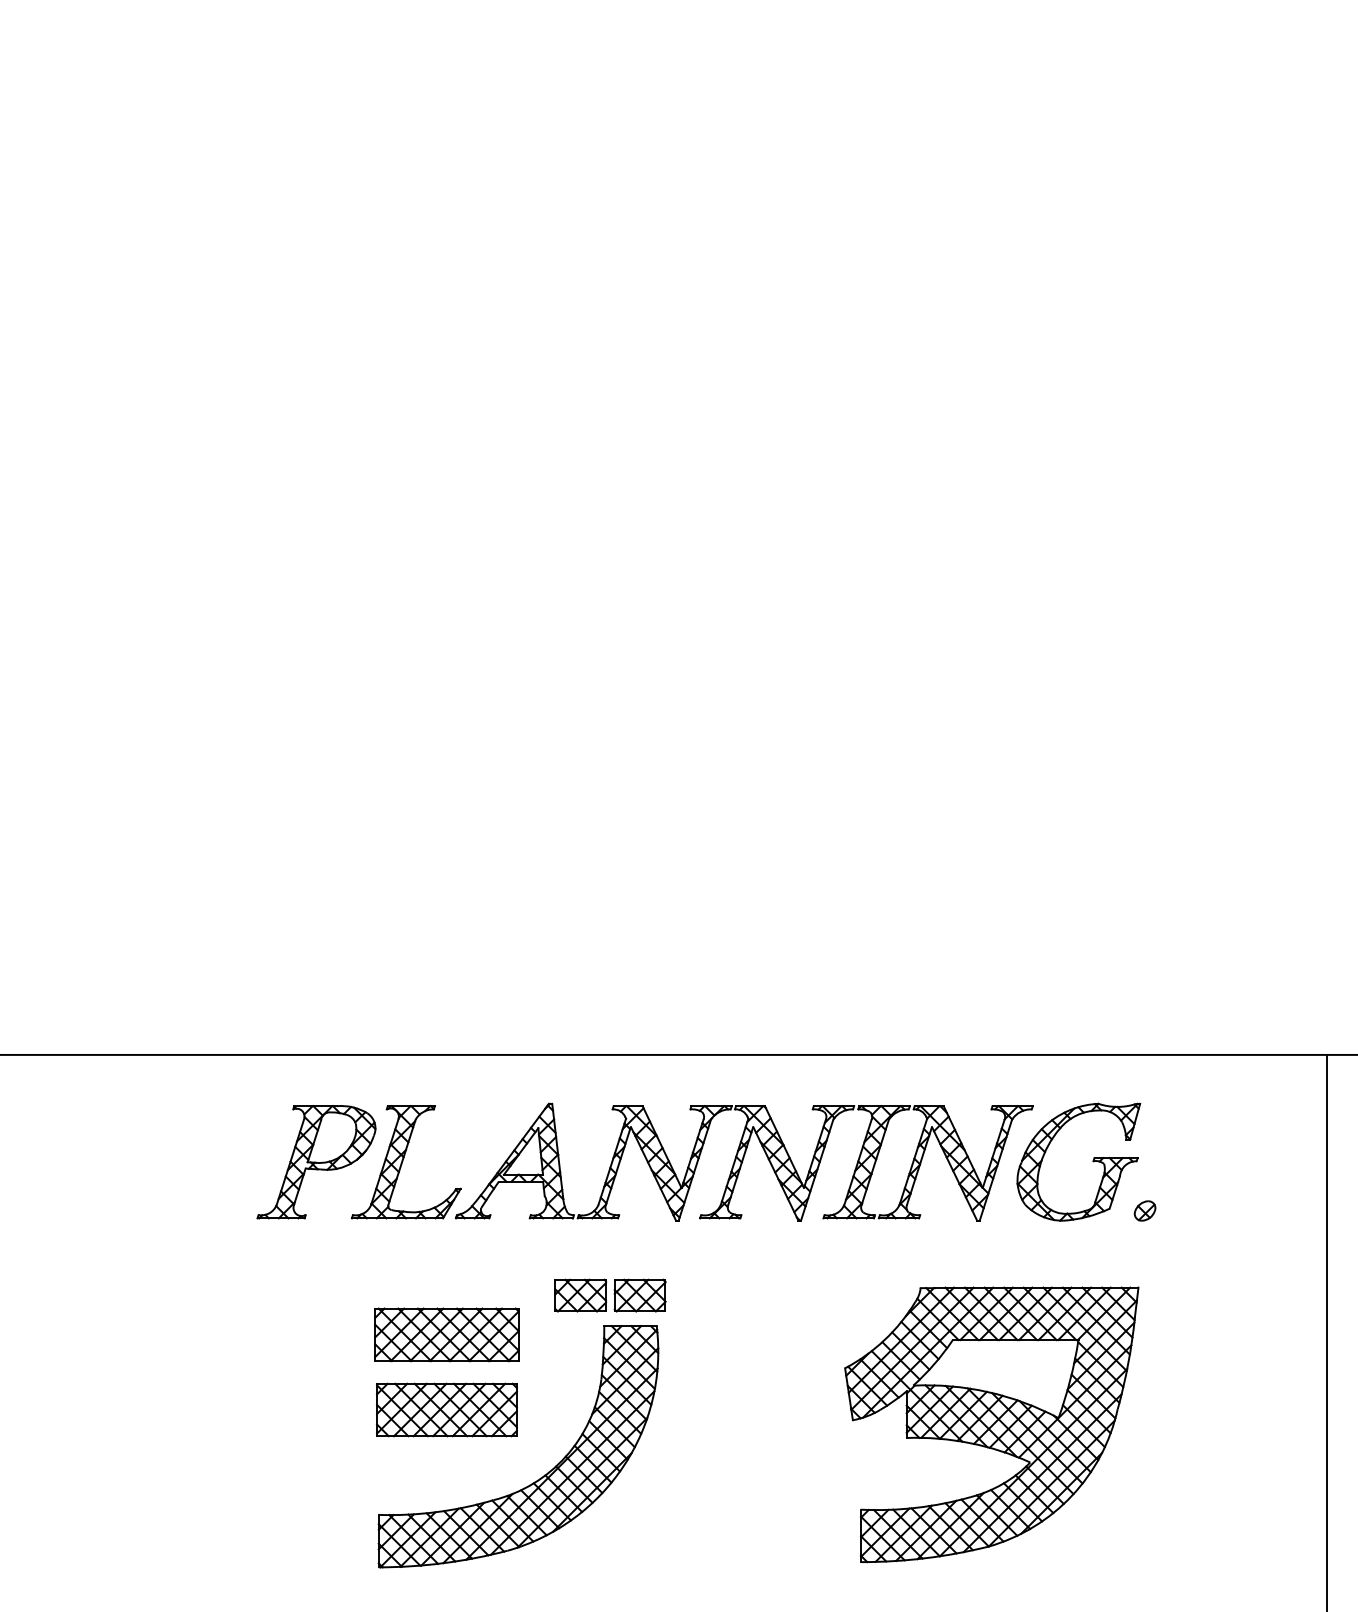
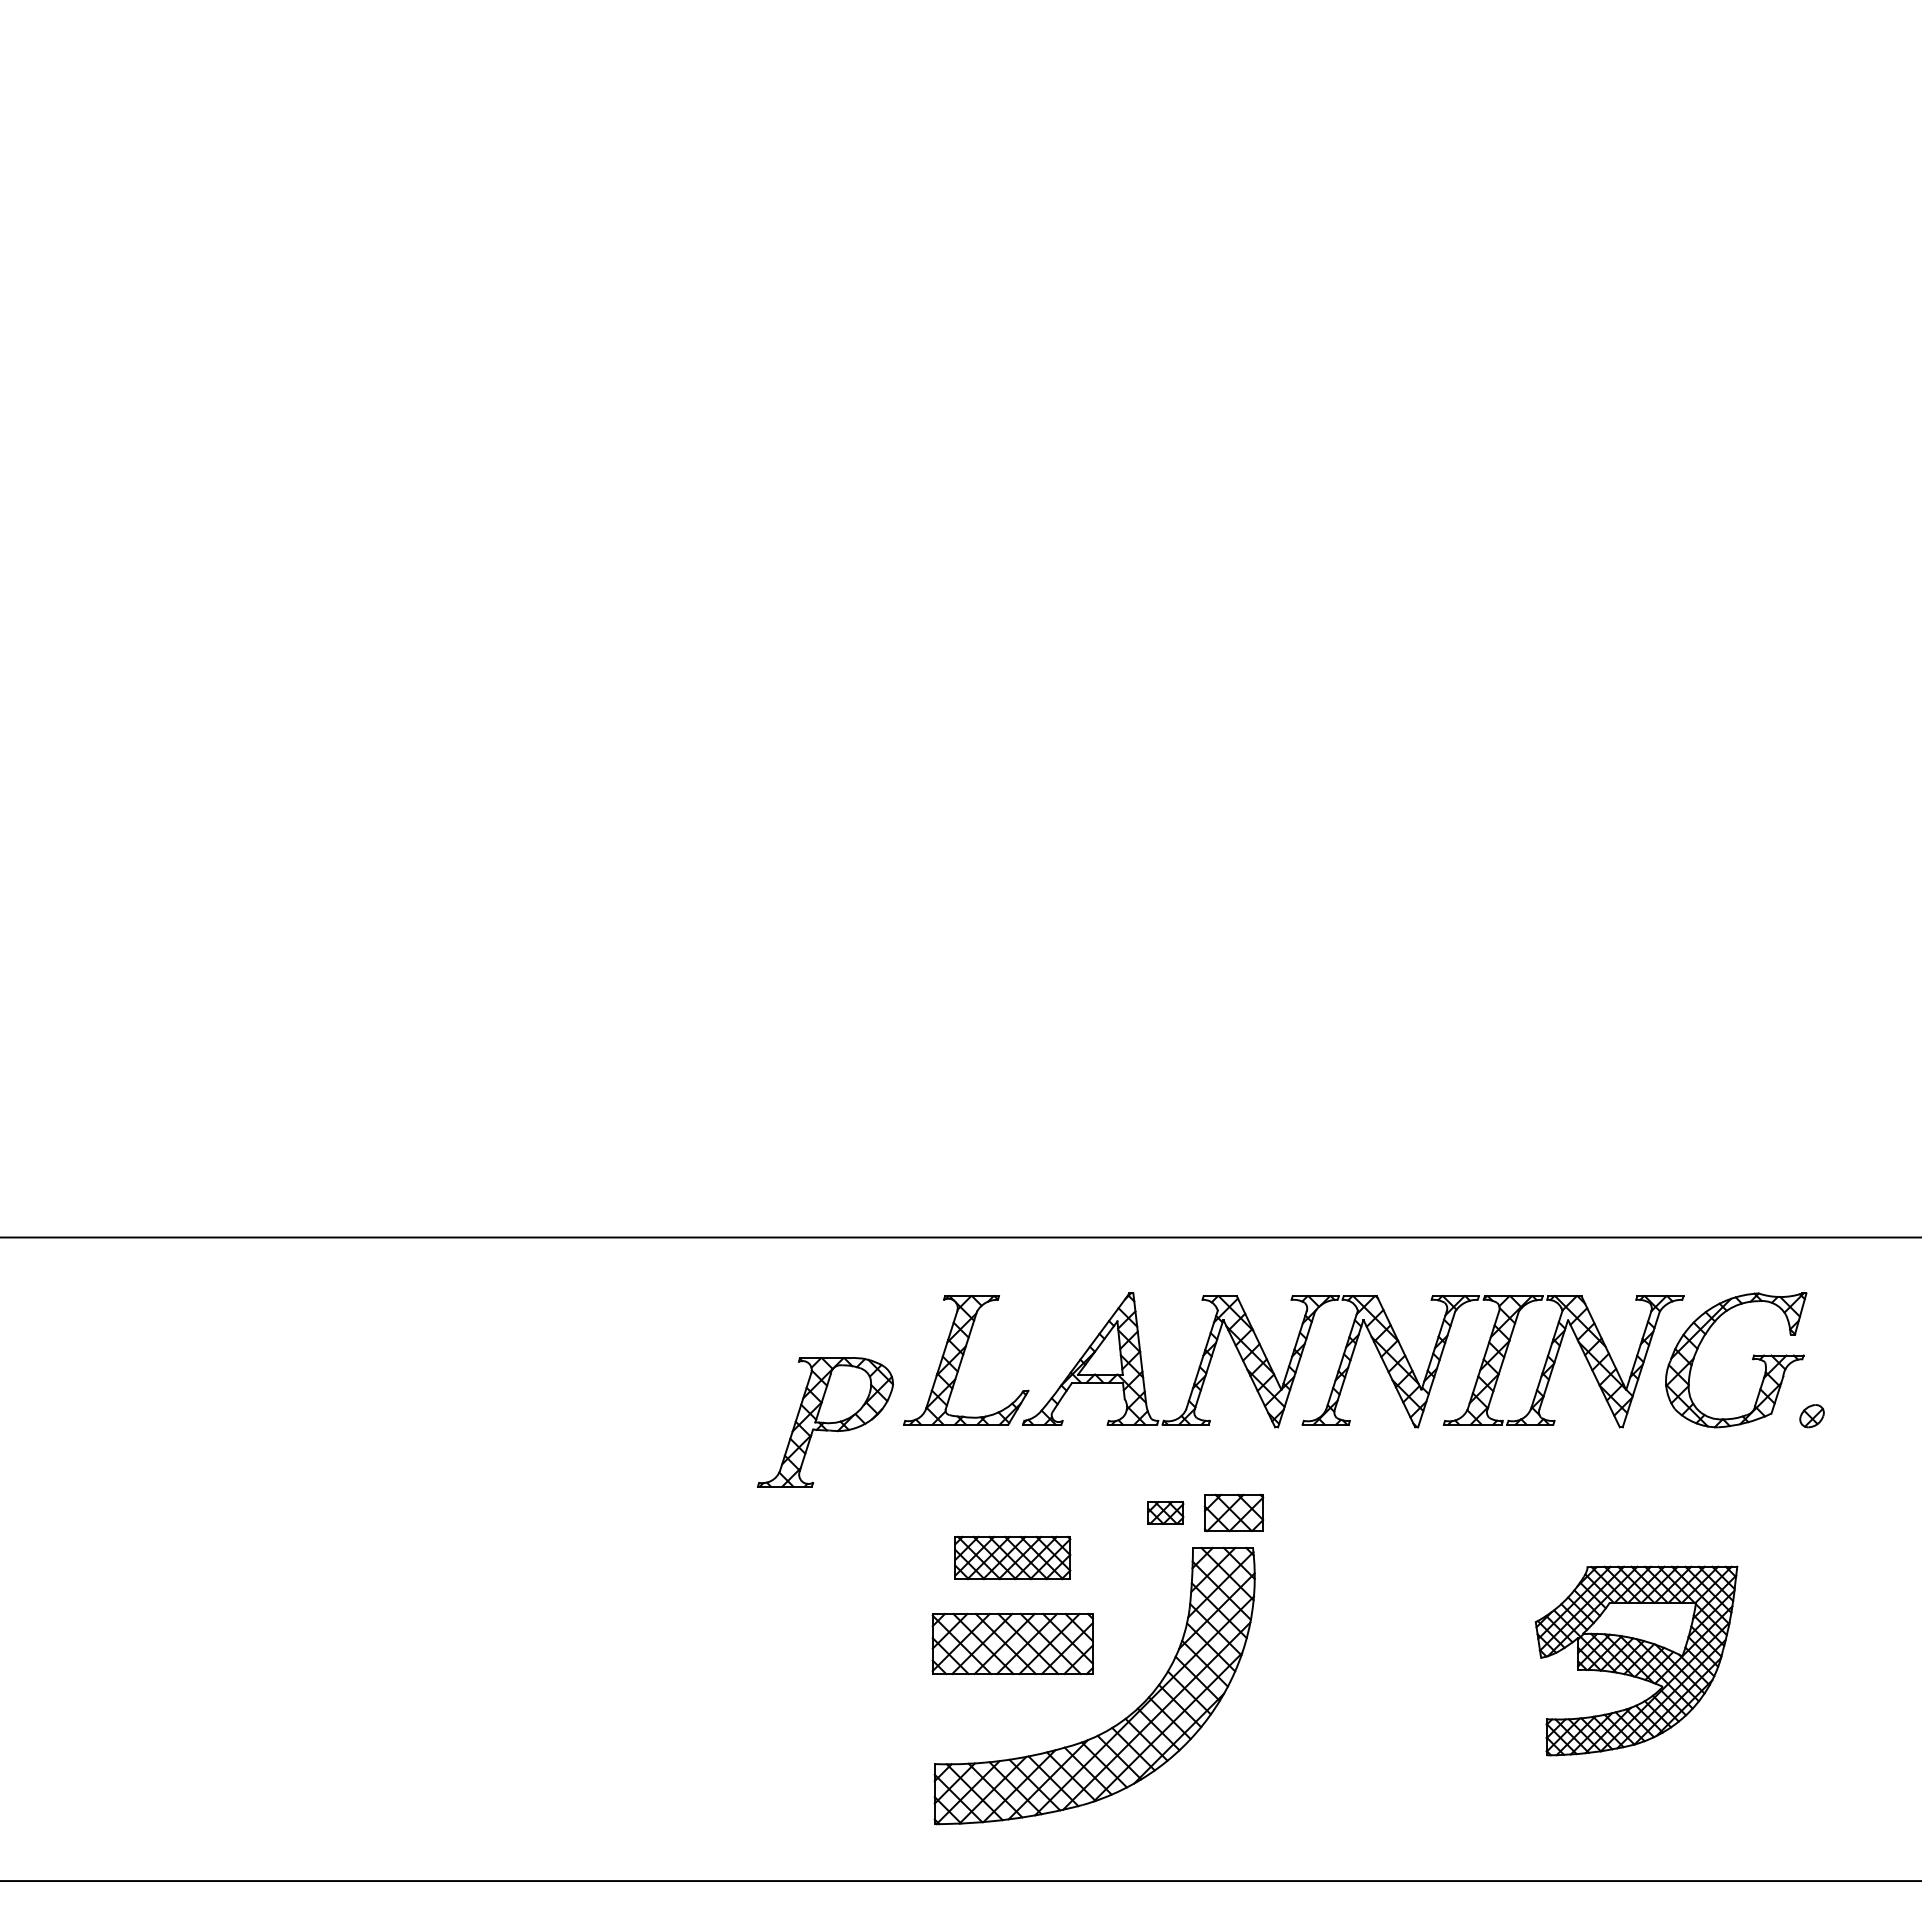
part: (316, 1162) -> (825, 1422), moved
part: (580, 1295) -> (1165, 1512), size x0.6
part: (446, 1334) -> (1012, 1557), size x0.7
part: (991, 1424) -> (1636, 1660), size x0.6

